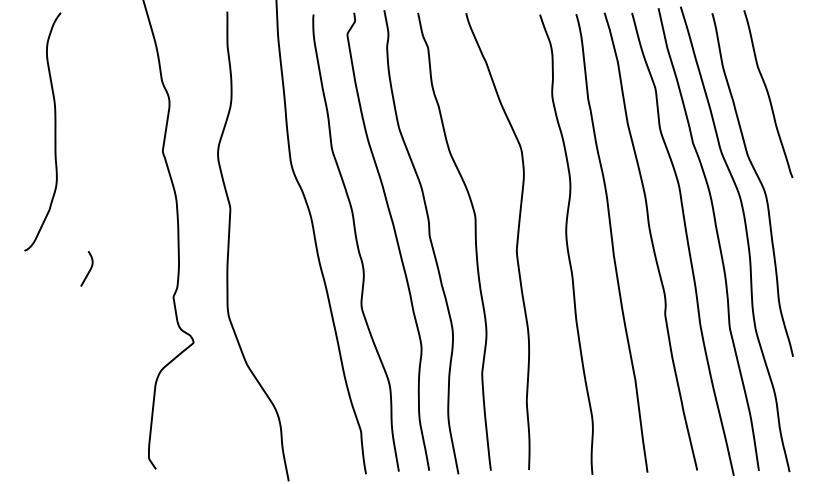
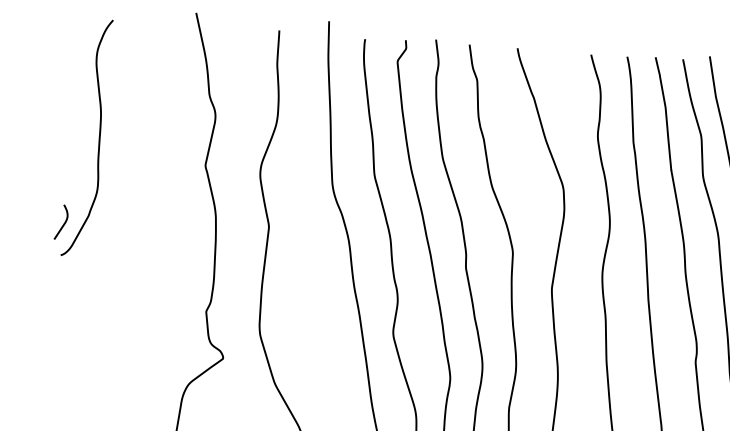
curve: (88, 270) -> (62, 224), moved

